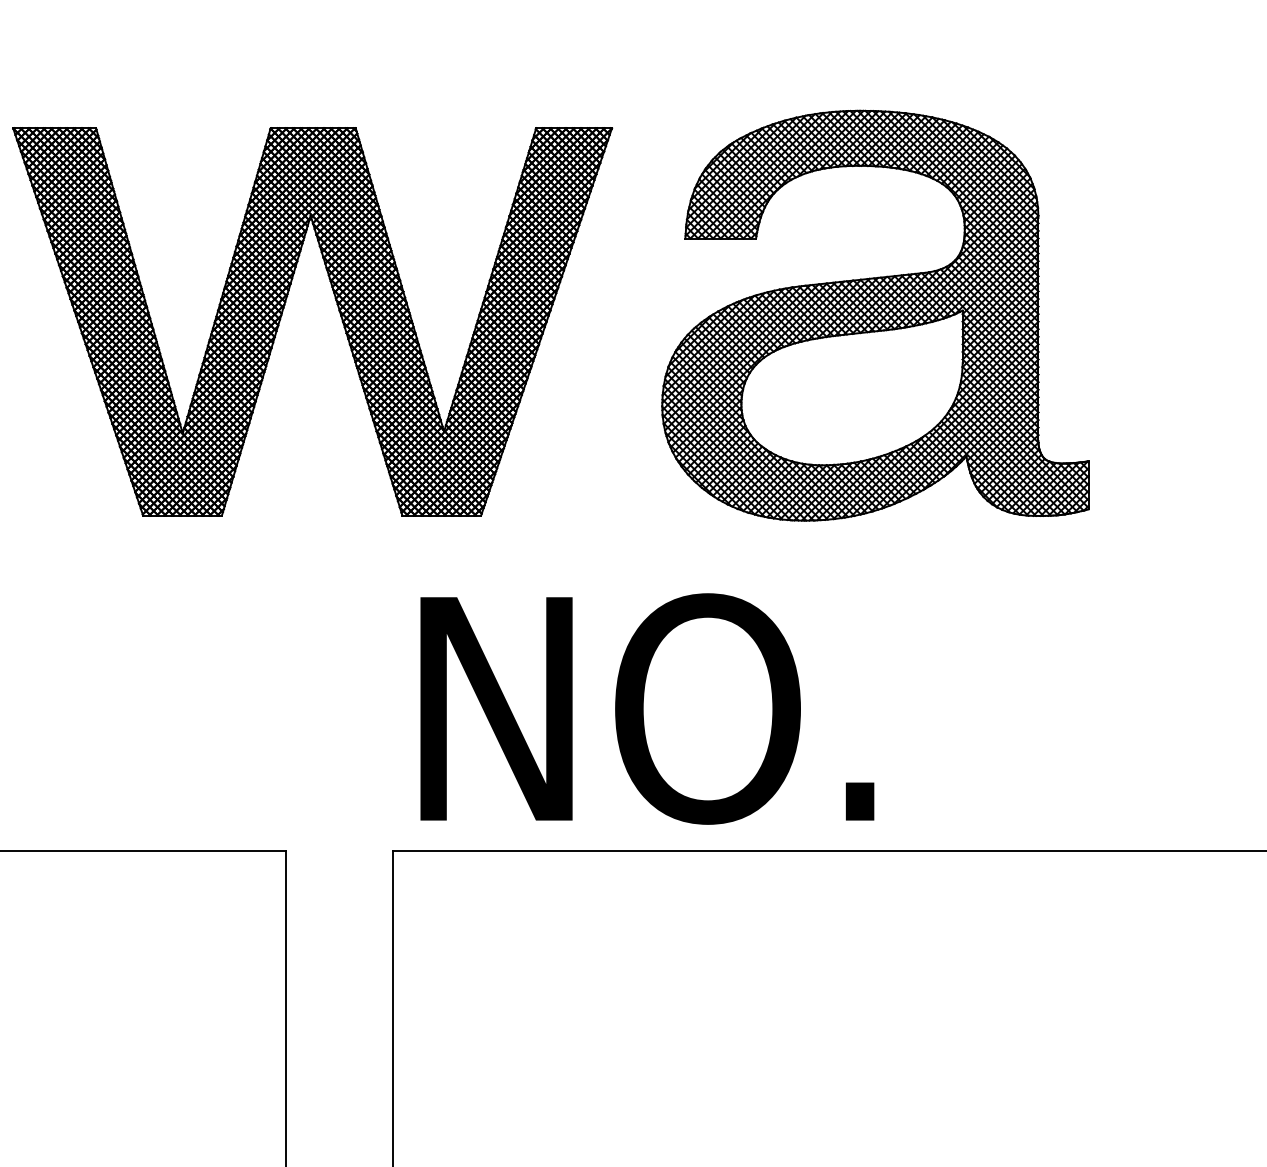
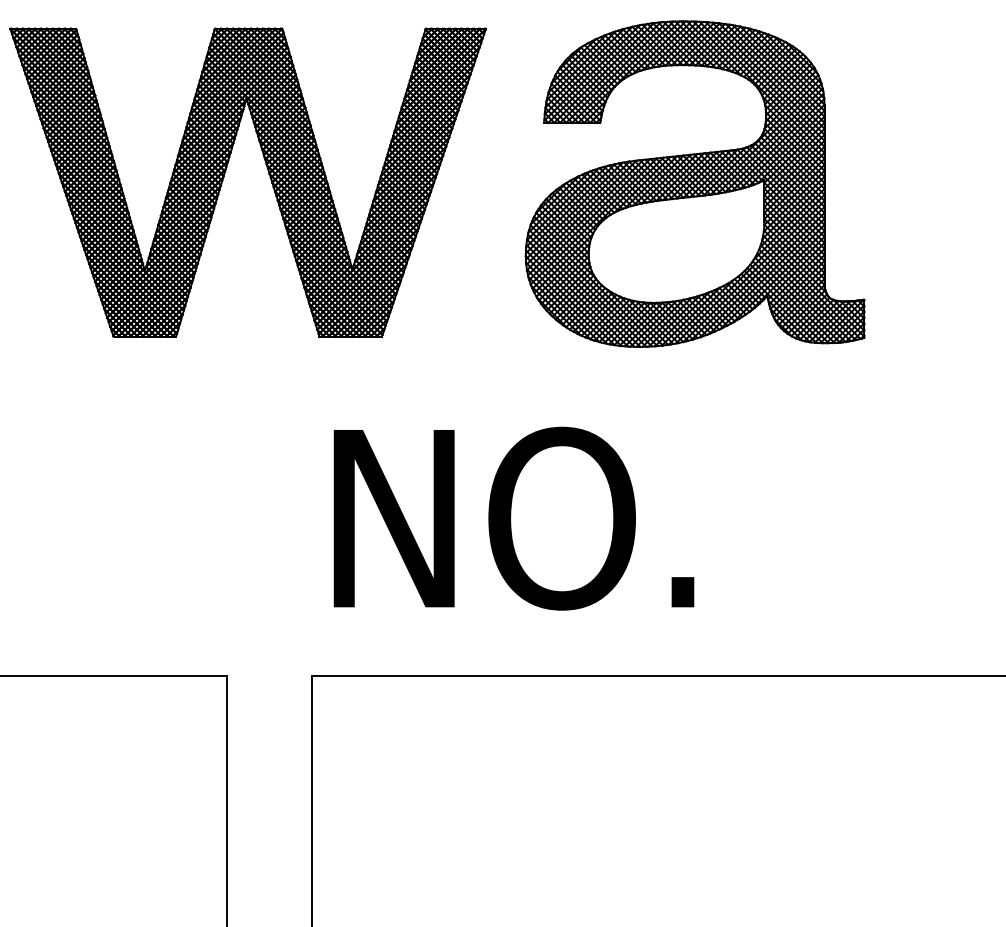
part: (338, 311) -> (268, 174), moved
part: (875, 315) -> (695, 183), moved
text: (647, 708) -> (514, 518), moved

